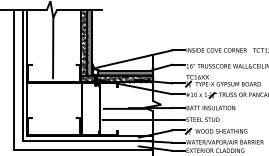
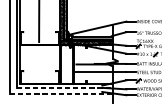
line: (88, 140) -> (65, 87), solid -> dashed
line: (83, 149) -> (61, 94), solid -> dashed

